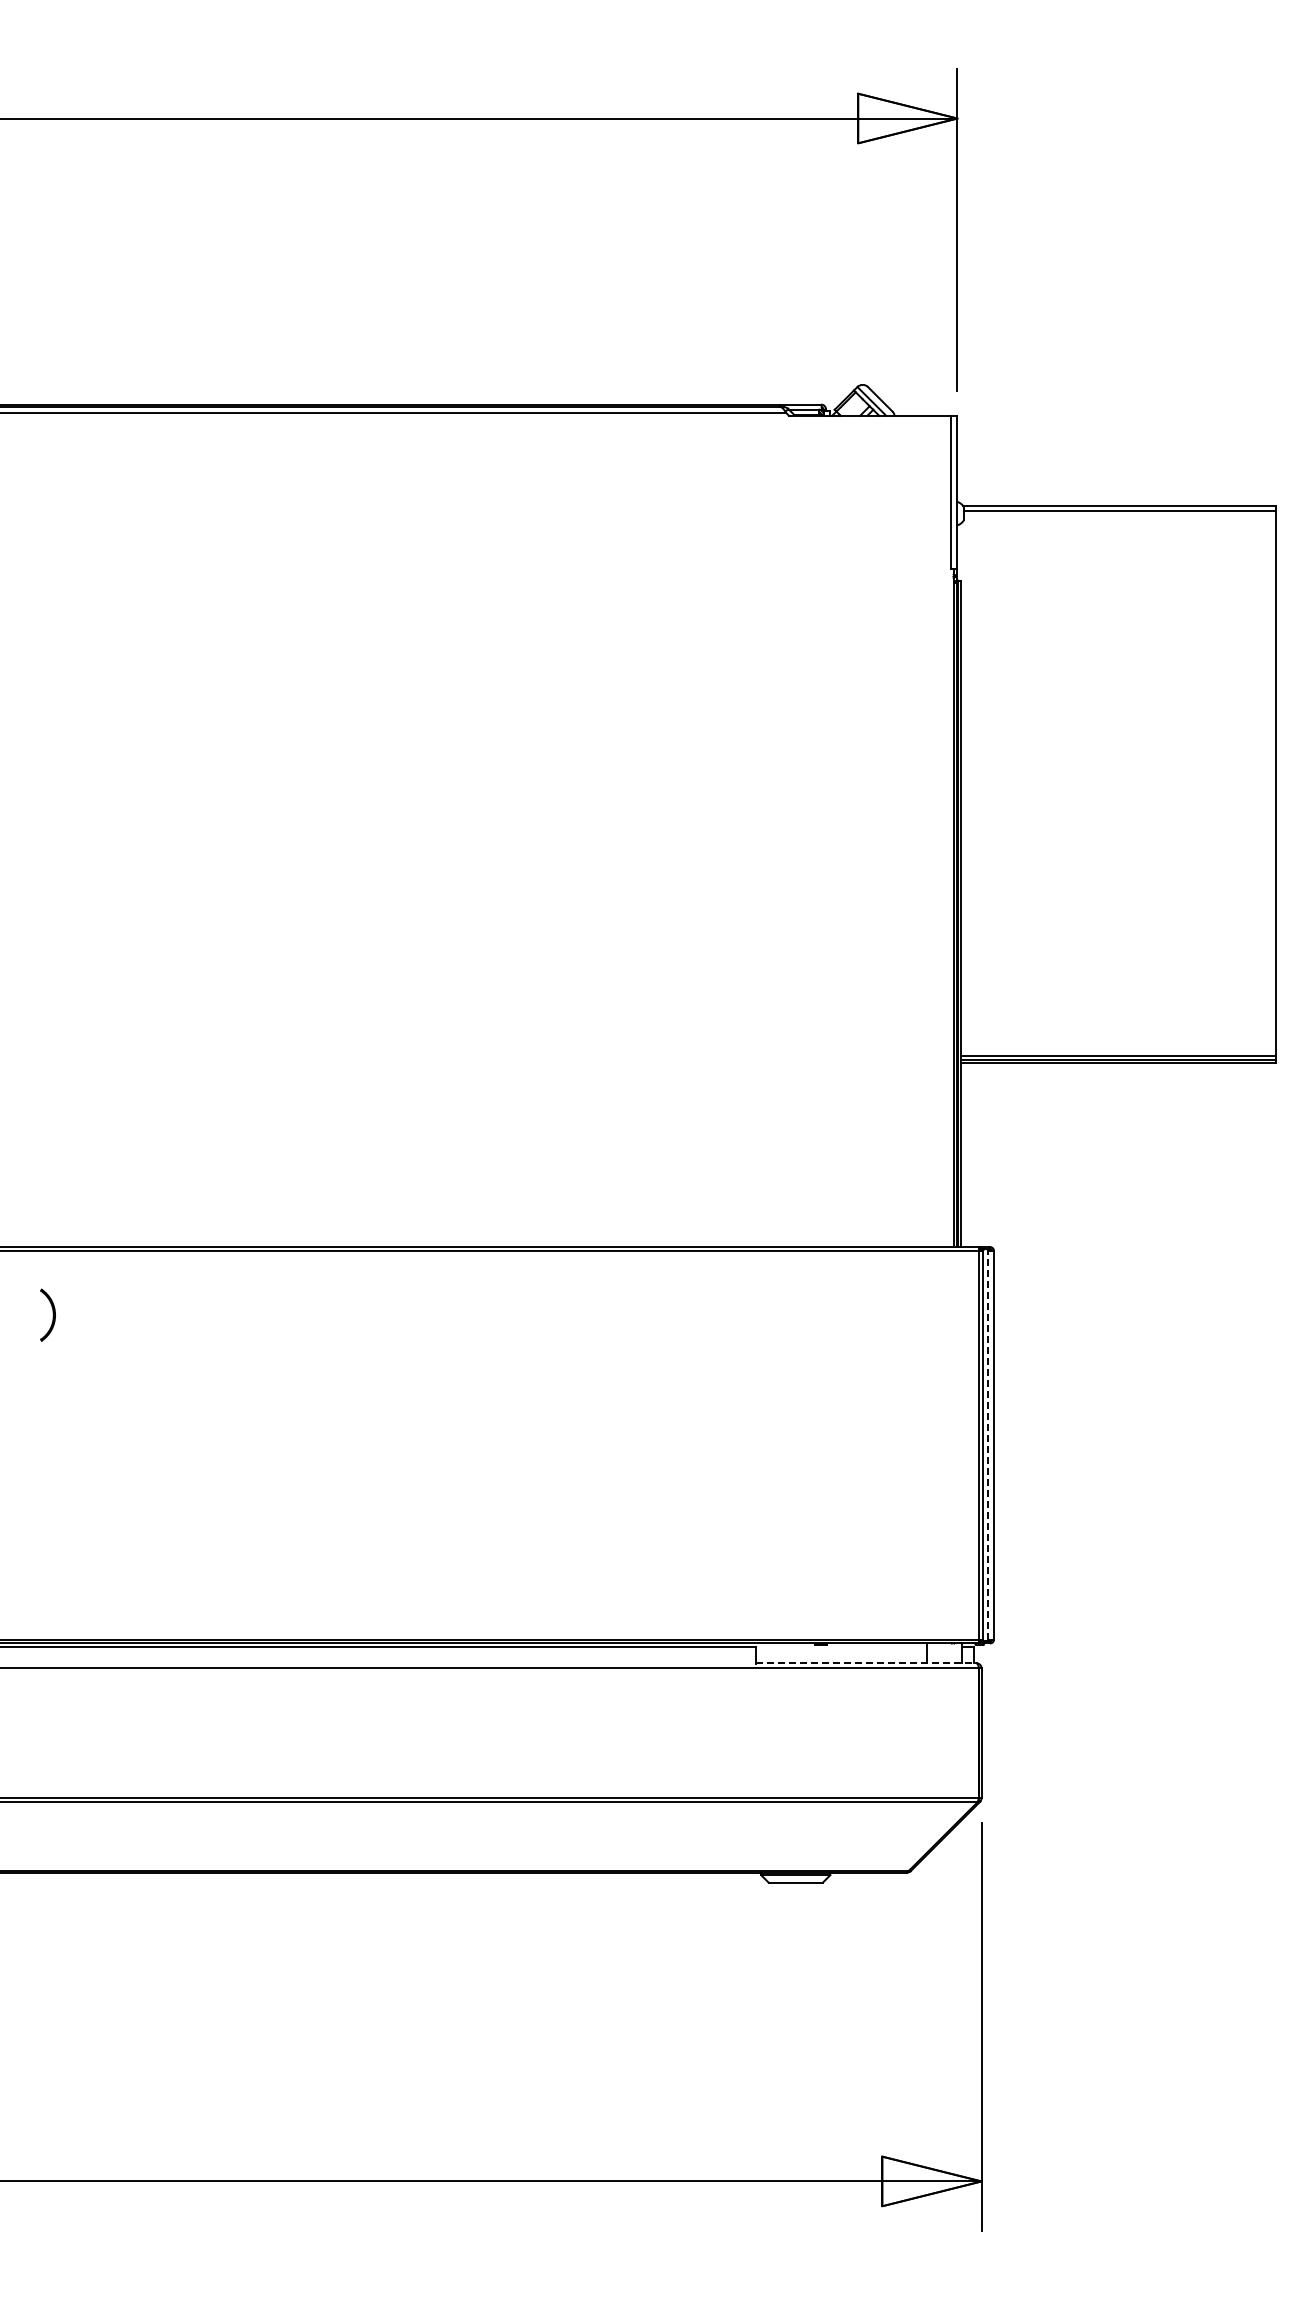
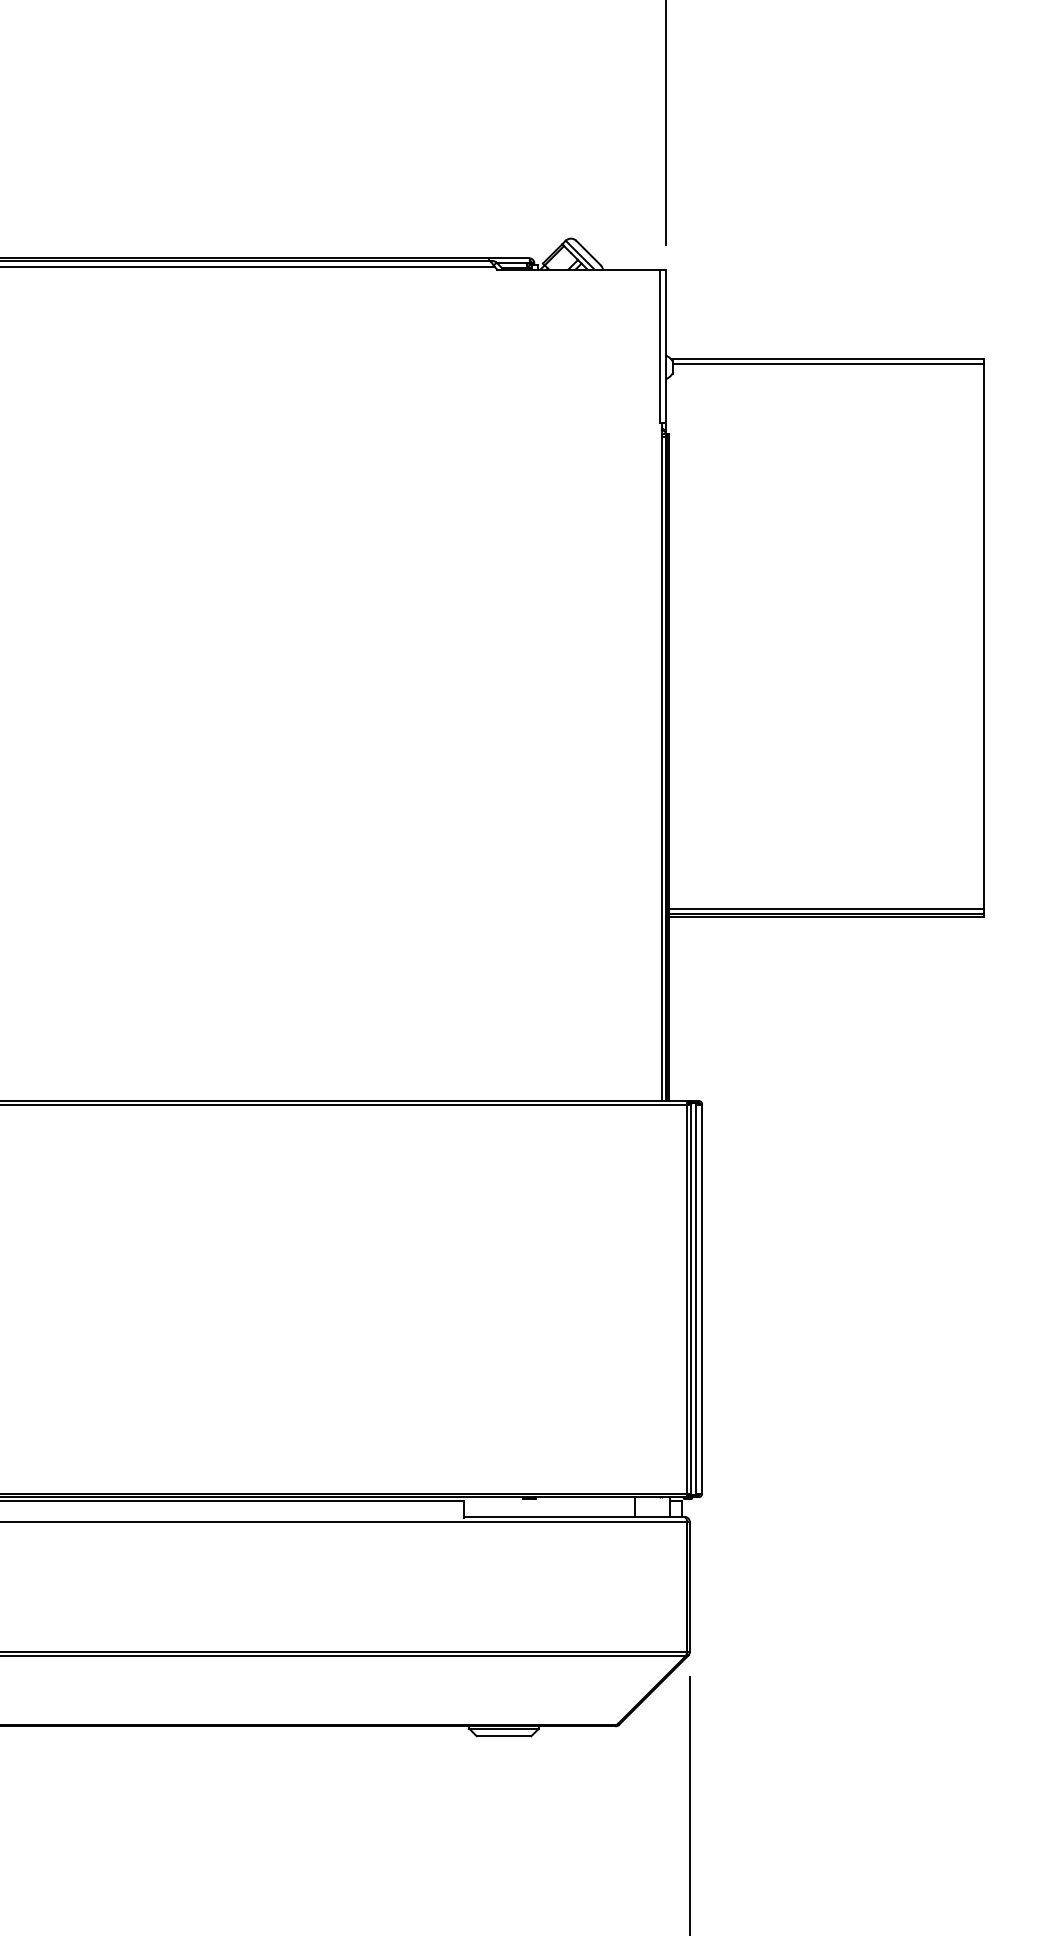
line: (987, 1444) -> (695, 1298), dashed -> solid
line: (866, 1663) -> (574, 1517), dashed -> solid

